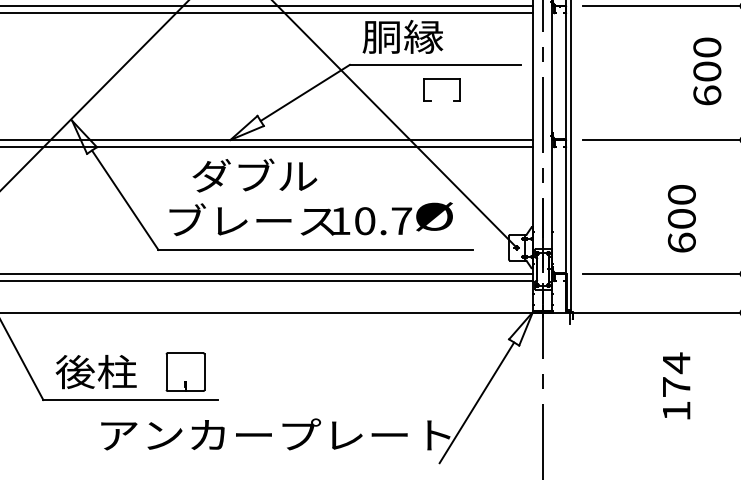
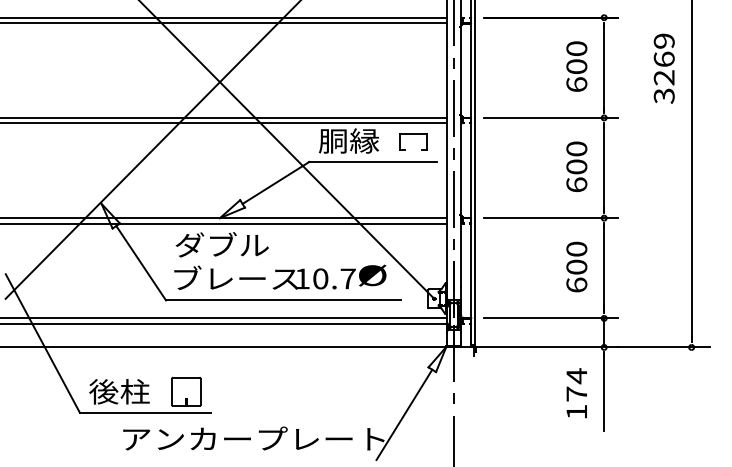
part: (442, 80) -> (413, 134), moved
text: (253, 175) -> (221, 244), moved
text: (681, 217) -> (576, 266), moved
text: (676, 386) -> (576, 393), moved

